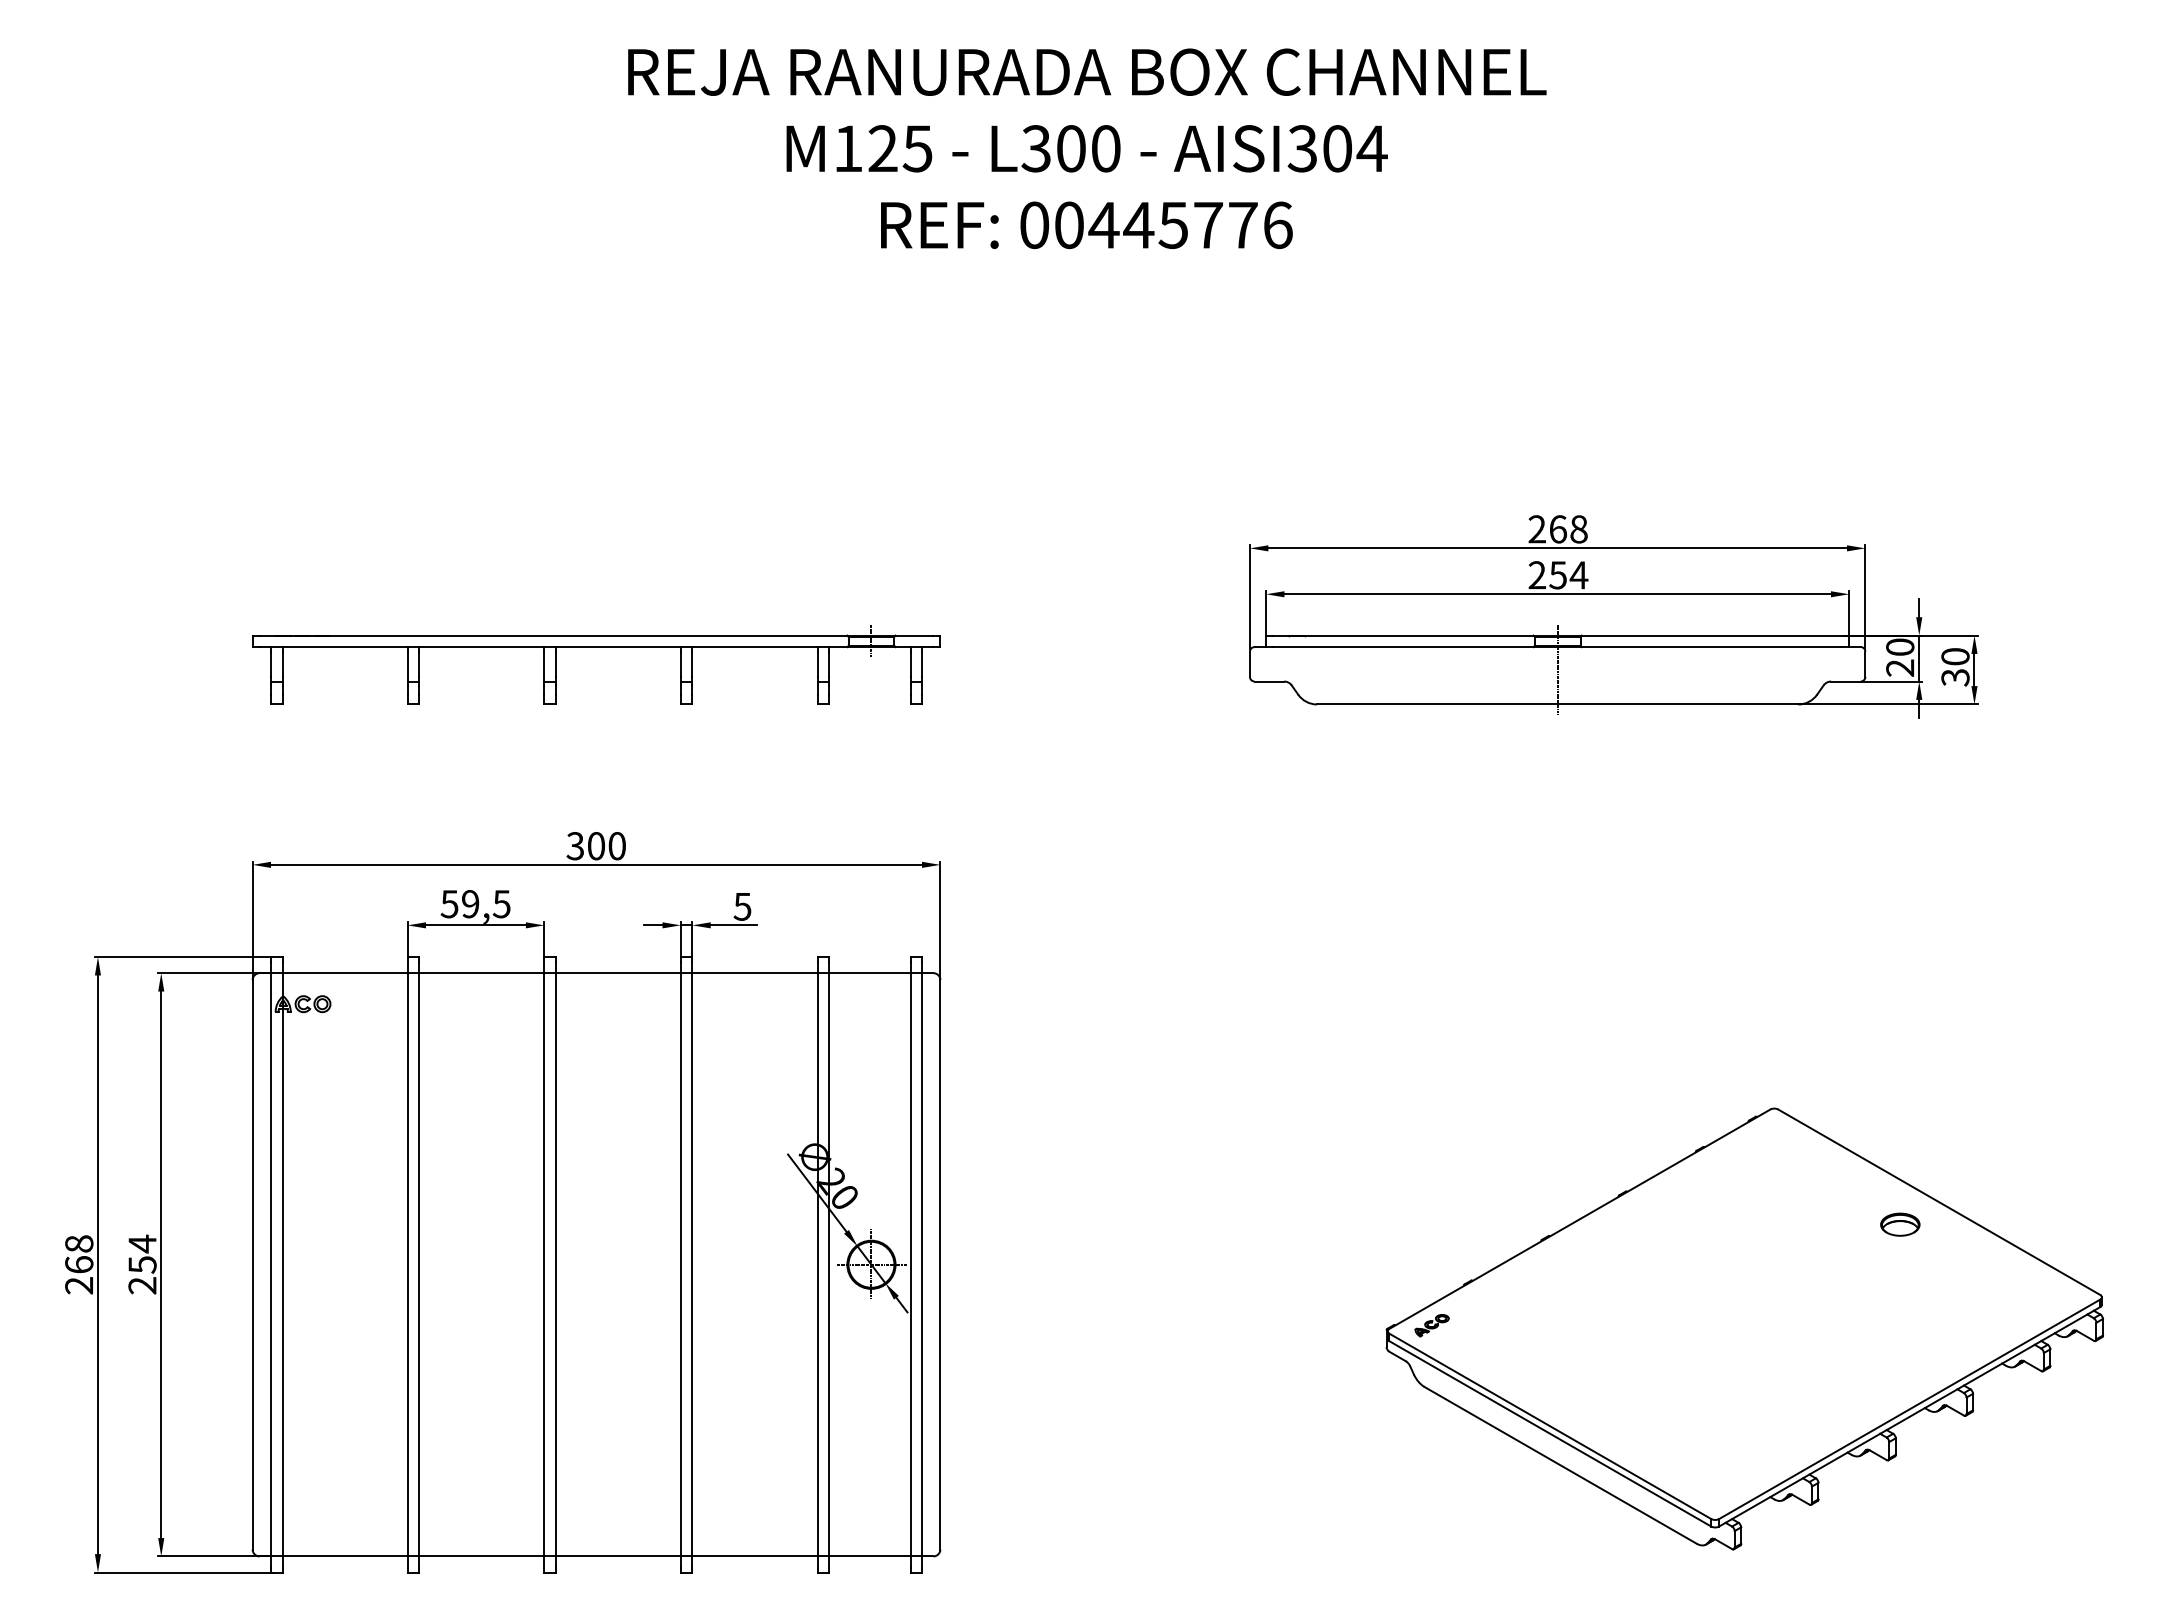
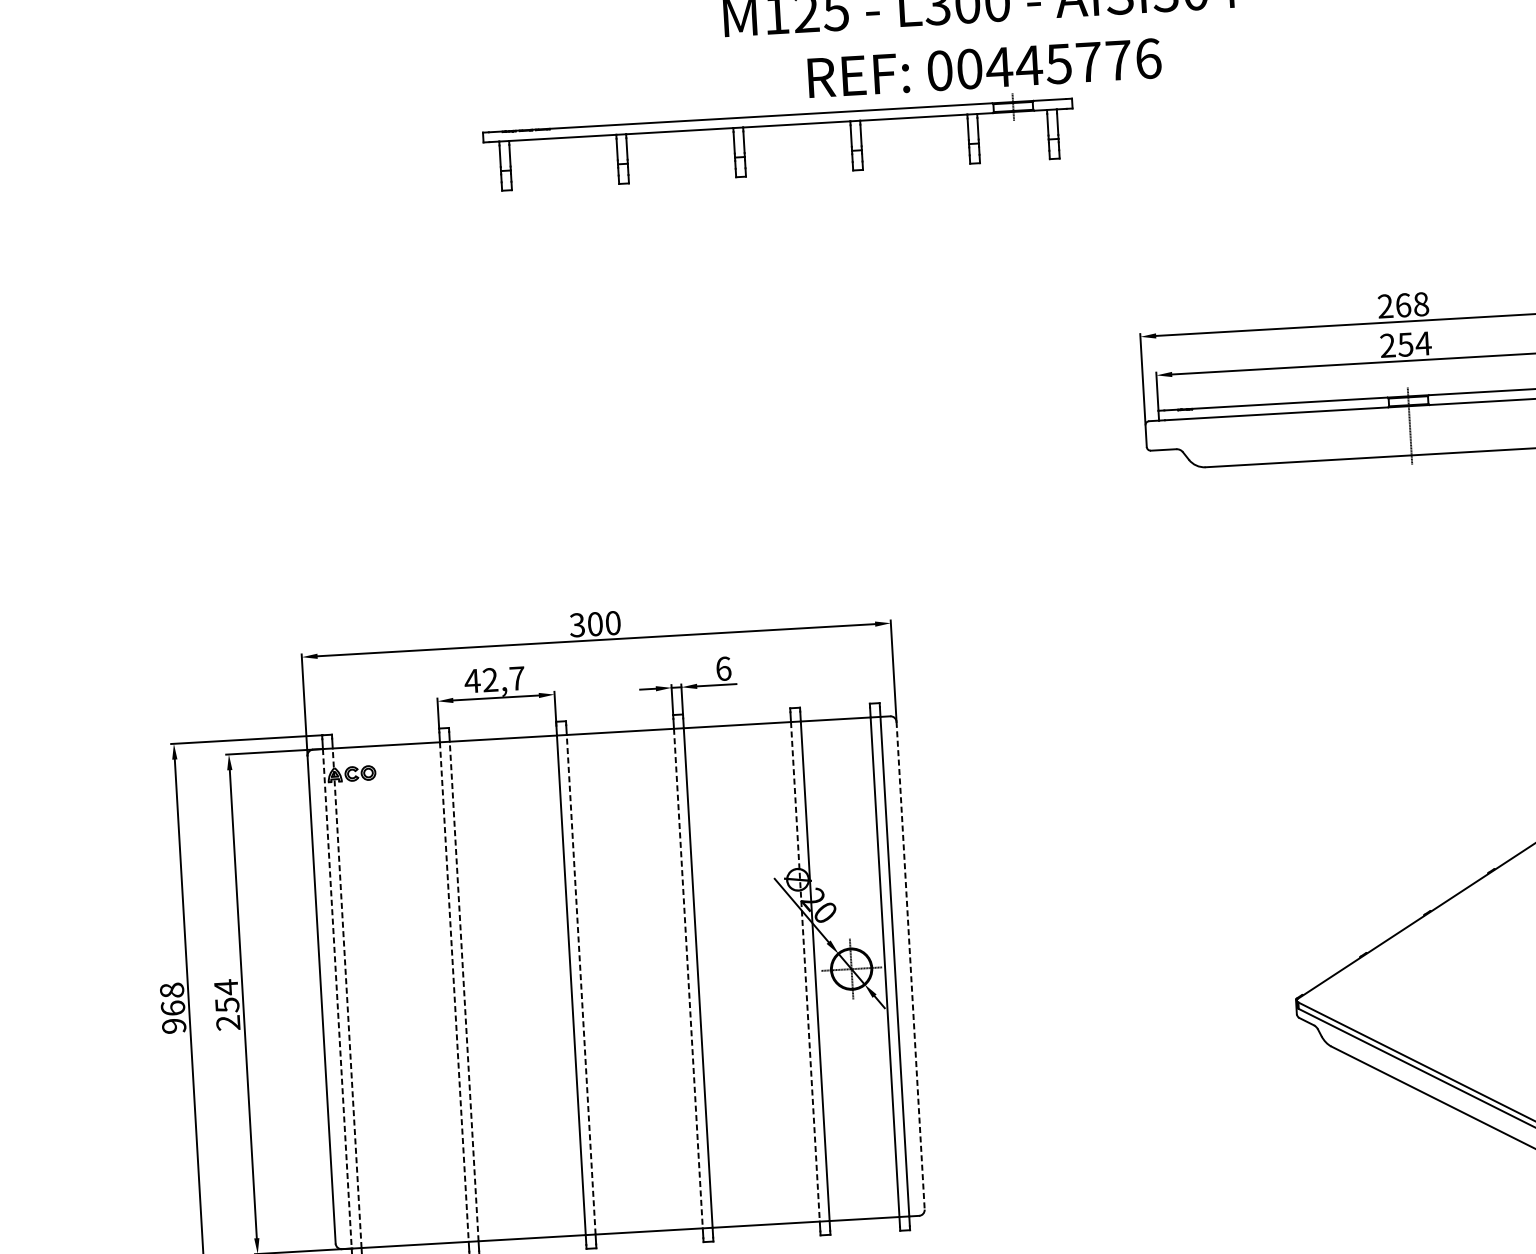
part: (596, 647) -> (778, 125), moved
text: (475, 904) -> (494, 680), 59,5 -> 42,7
text: (742, 906) -> (723, 668), 5 -> 6
line: (271, 1264) -> (337, 998), solid -> dashed
line: (282, 1264) -> (347, 997), solid -> dashed
line: (407, 1264) -> (454, 991), solid -> dashed
line: (419, 1264) -> (464, 991), solid -> dashed
line: (555, 1264) -> (580, 984), solid -> dashed
line: (680, 1264) -> (688, 978), solid -> dashed
line: (817, 1264) -> (805, 971), solid -> dashed
line: (940, 1264) -> (910, 965), solid -> dashed
text: (79, 1285) -> (174, 1026), 268 -> 968
part: (1431, 1325) -> (1334, 993), removed

